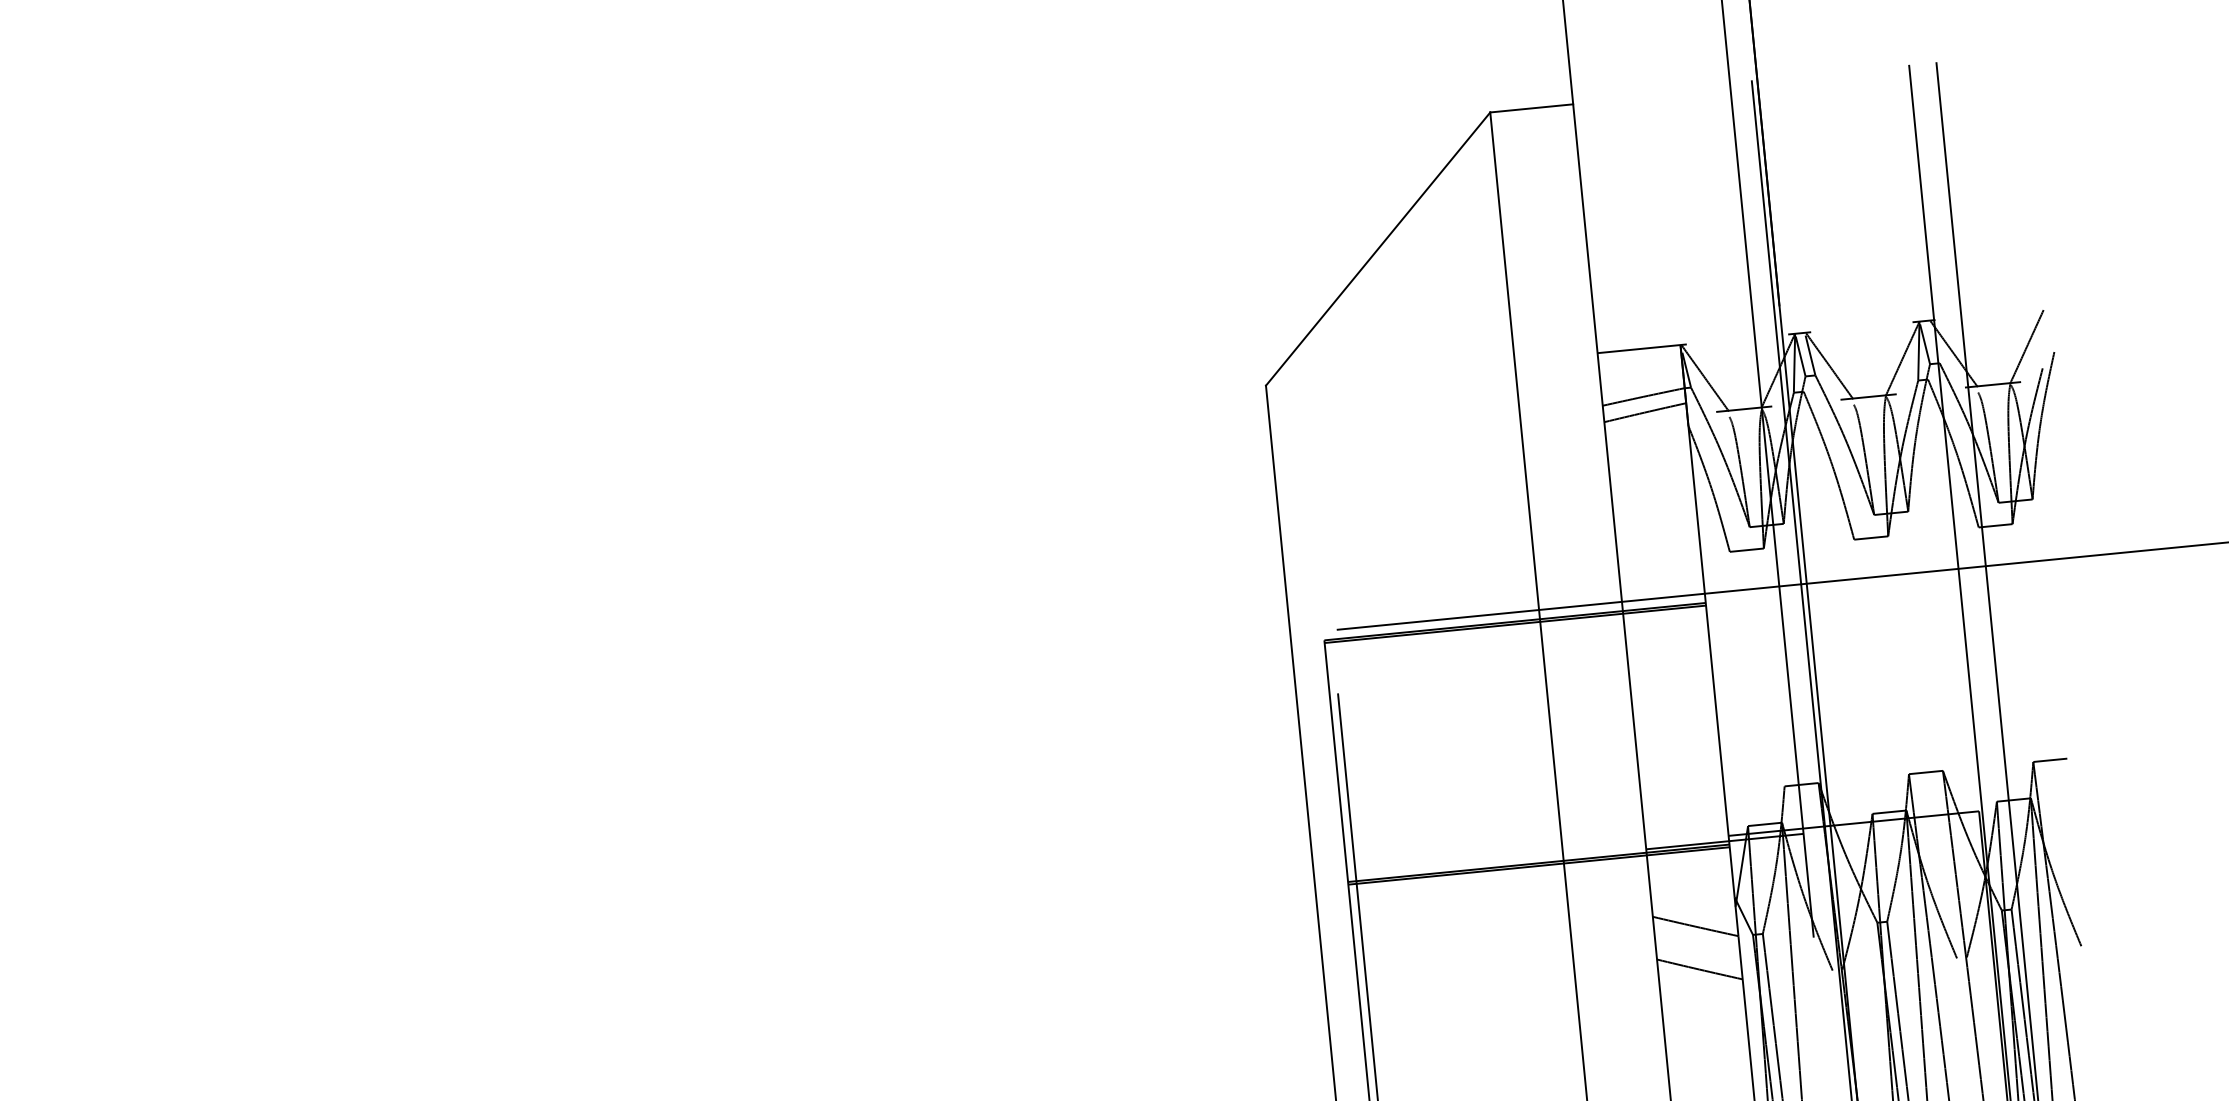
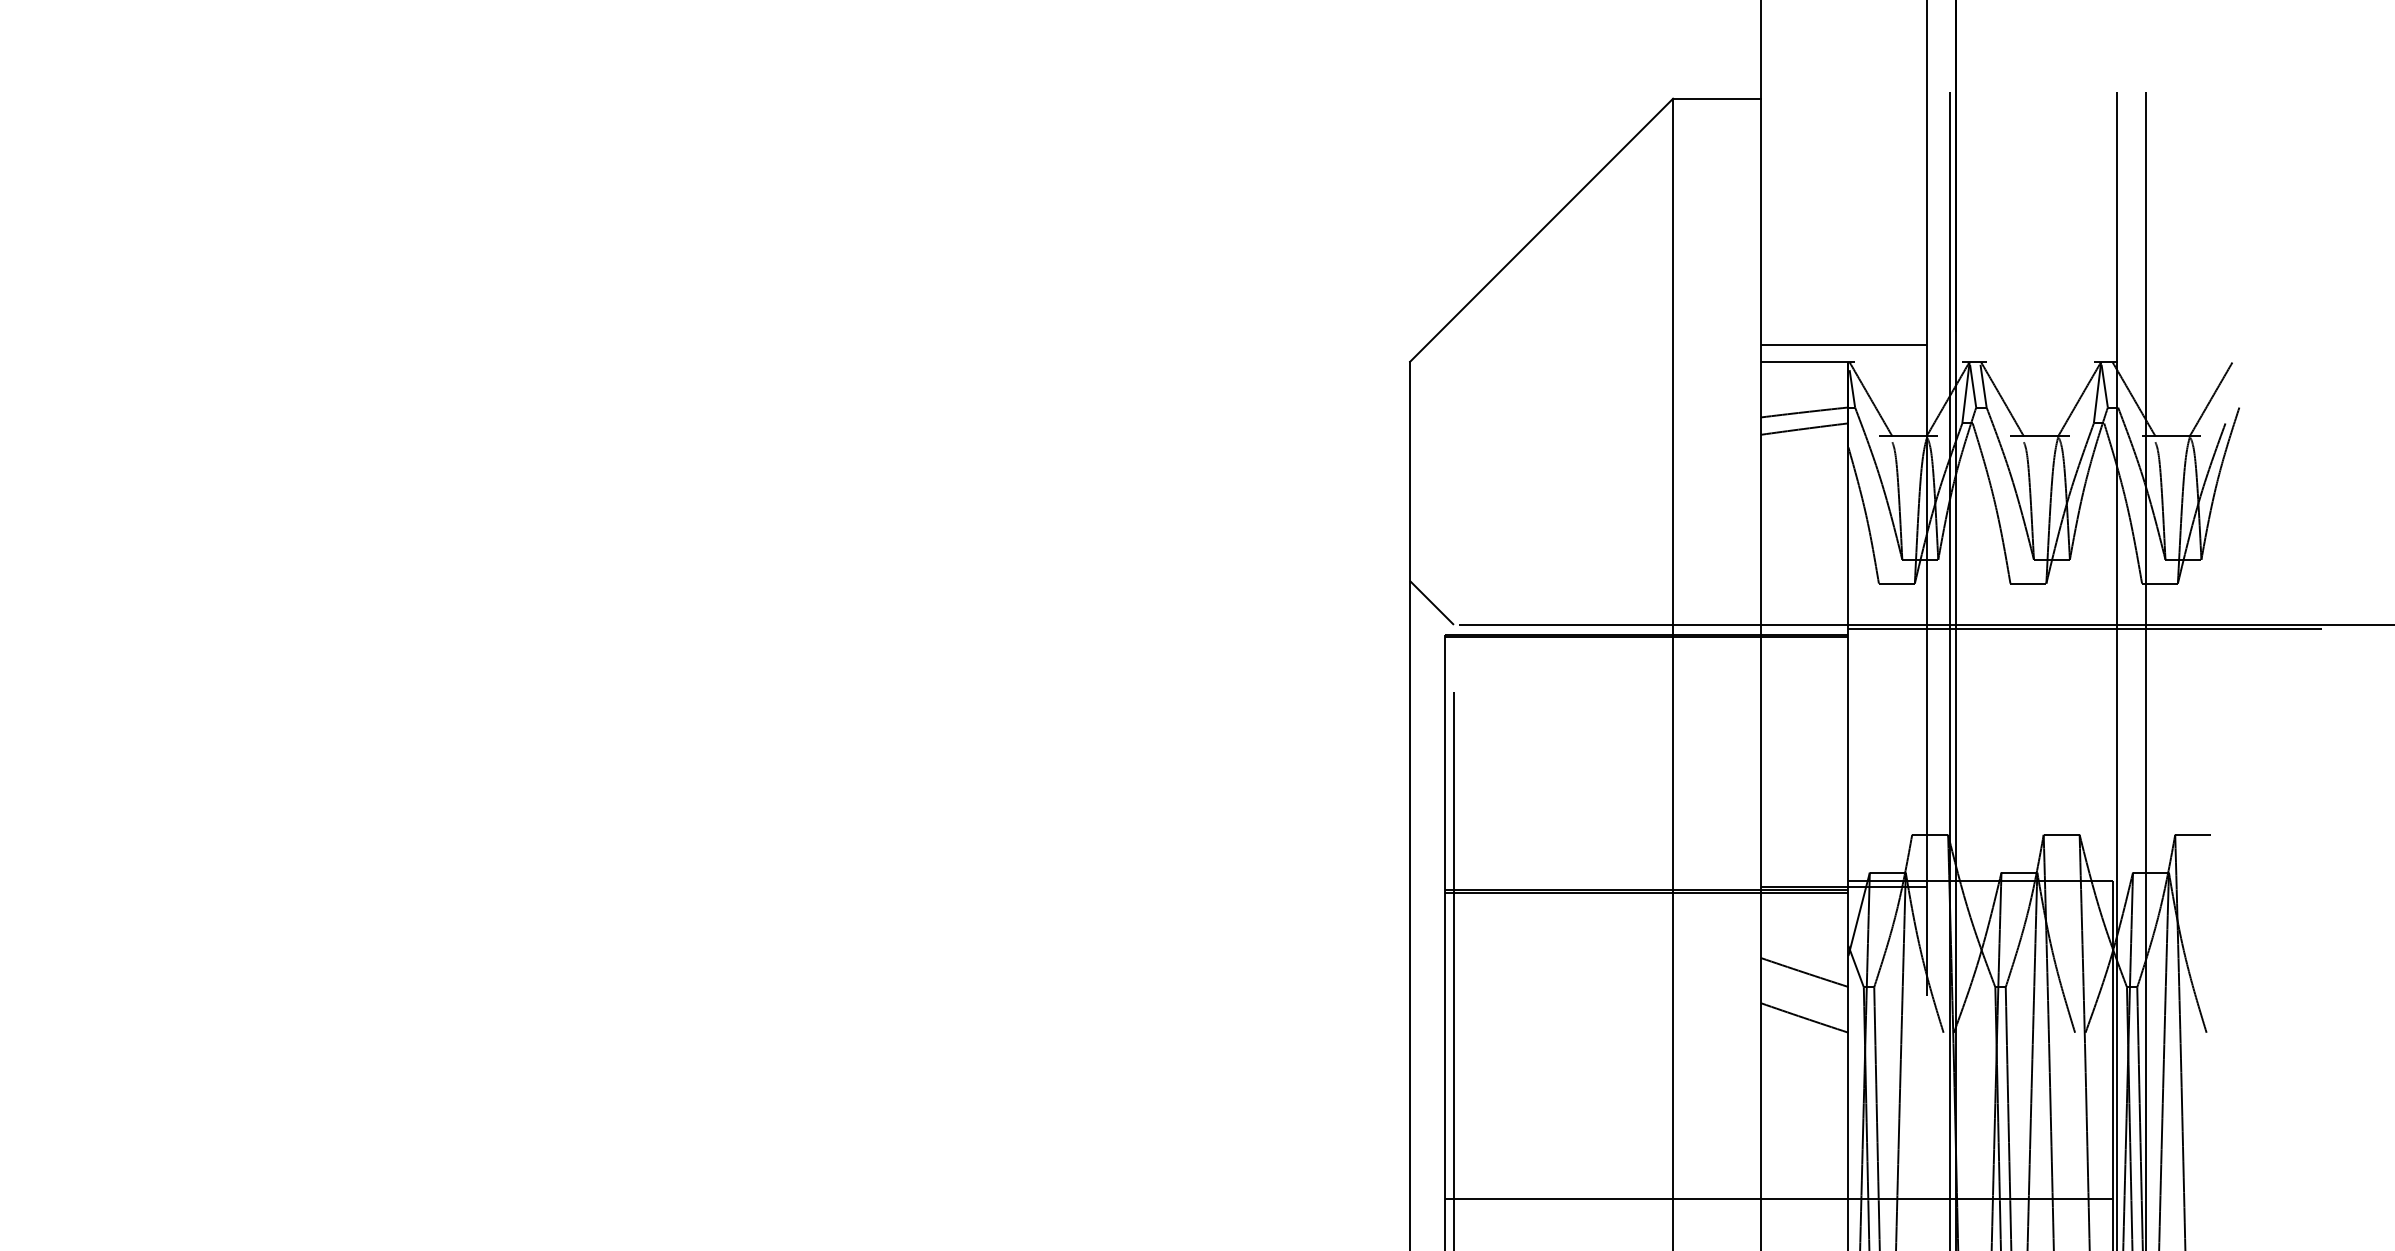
line: (1674, 330) -> (1843, 345), added
line: (1929, 576) -> (2085, 629), added
line: (1308, 611) -> (1431, 602), added

